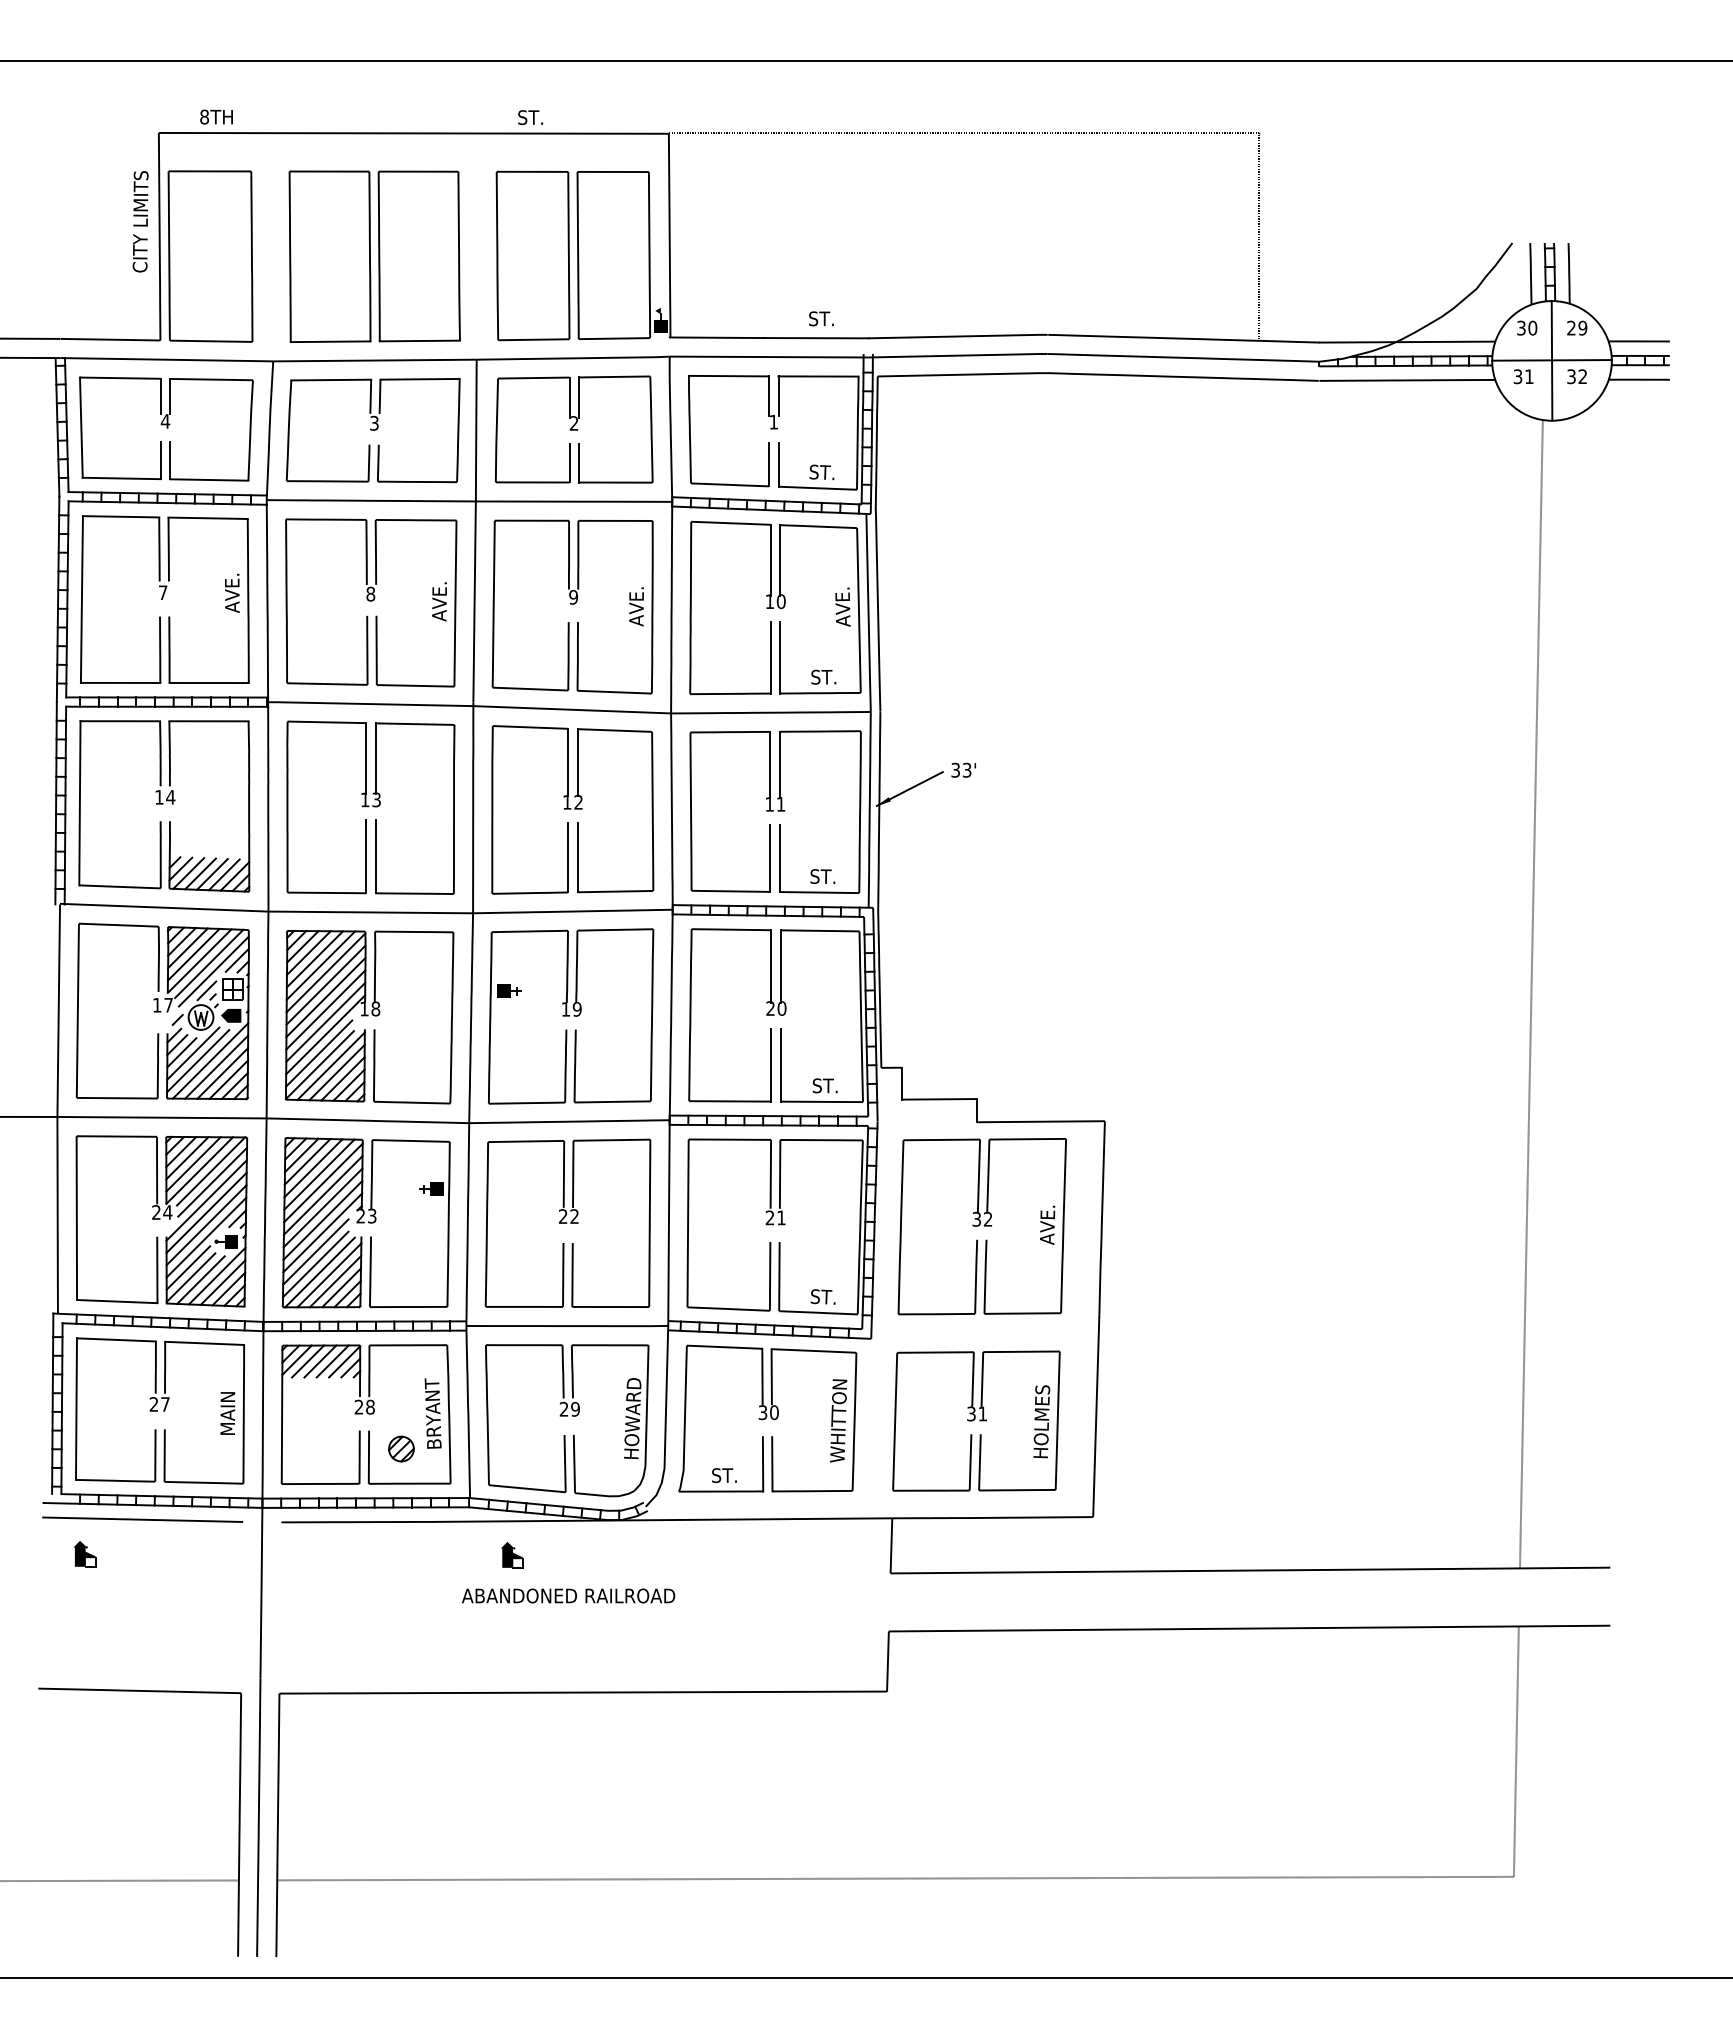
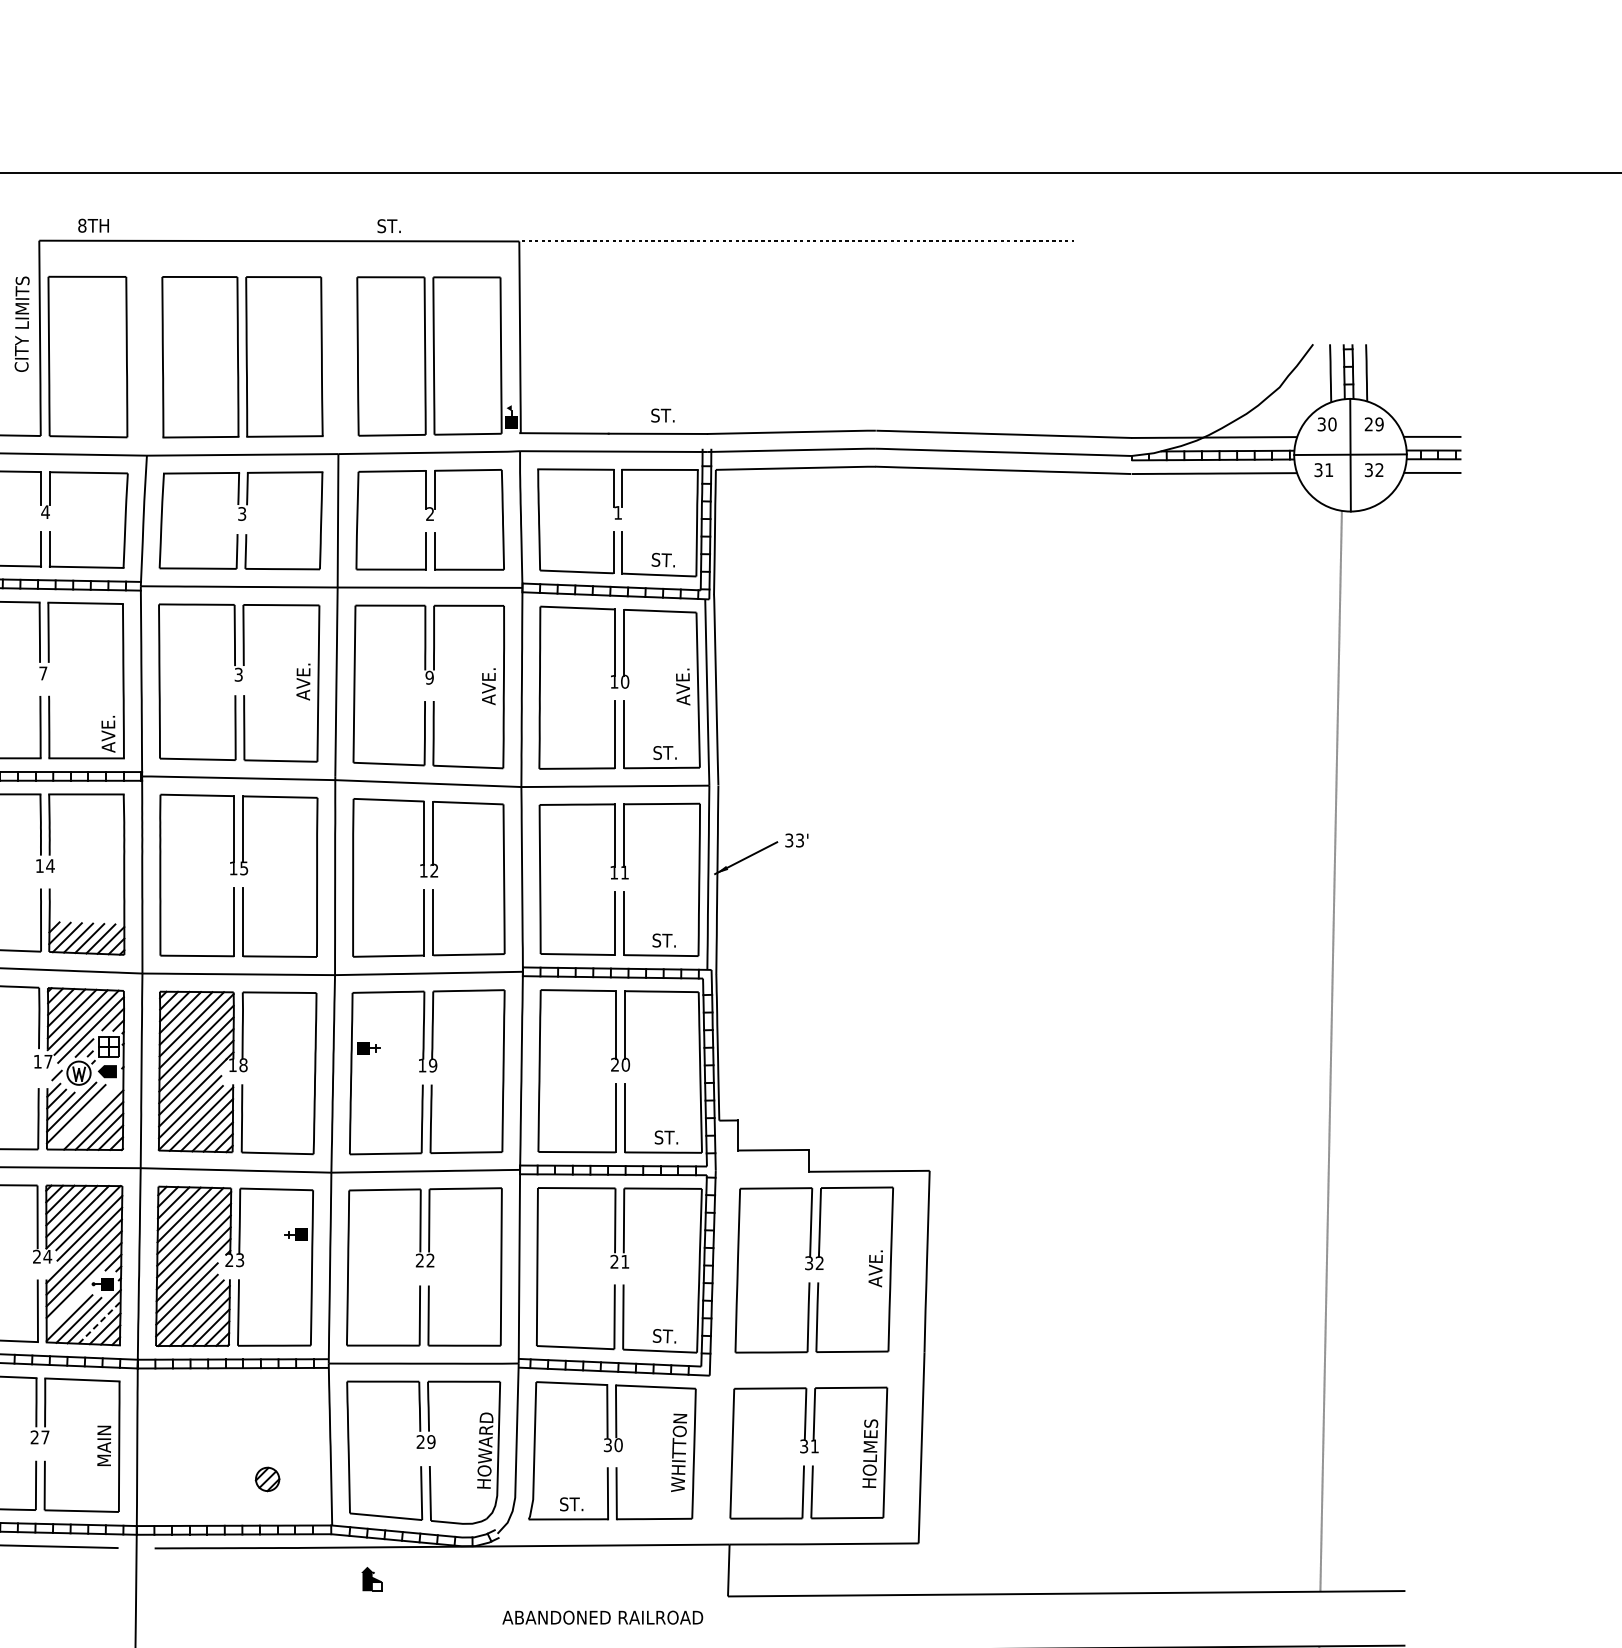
line: (1258, 236) -> (1074, 338), removed
text: (232, 592) -> (108, 733), moved
text: (370, 593) -> (238, 674), 8 -> 3
text: (376, 799) -> (244, 868), 13 -> 15
line: (210, 1060) -> (87, 1113), removed
line: (188, 1267) -> (67, 1308), removed
line: (223, 1282) -> (100, 1322), solid -> dashed
part: (365, 1414) -> (233, 1446), removed
text: (568, 1595) -> (602, 1617), moved

